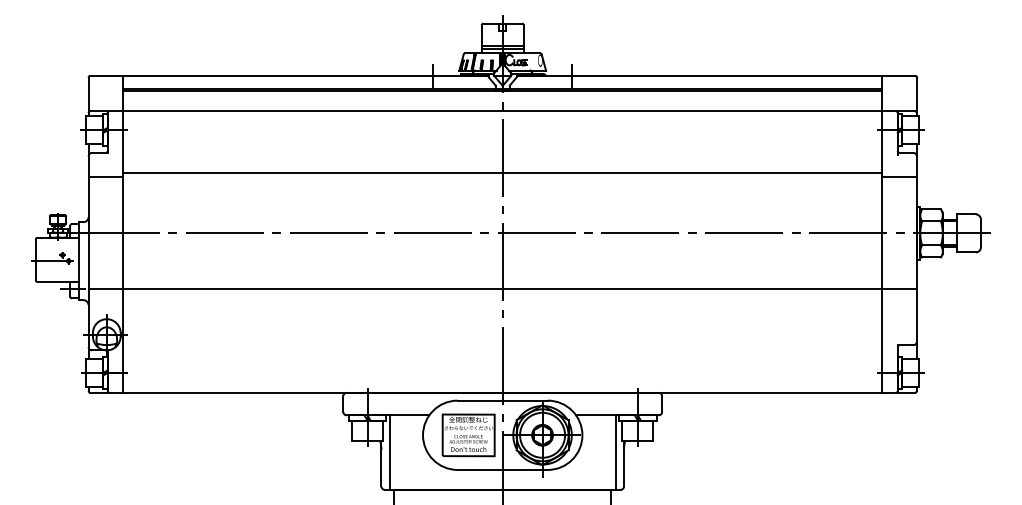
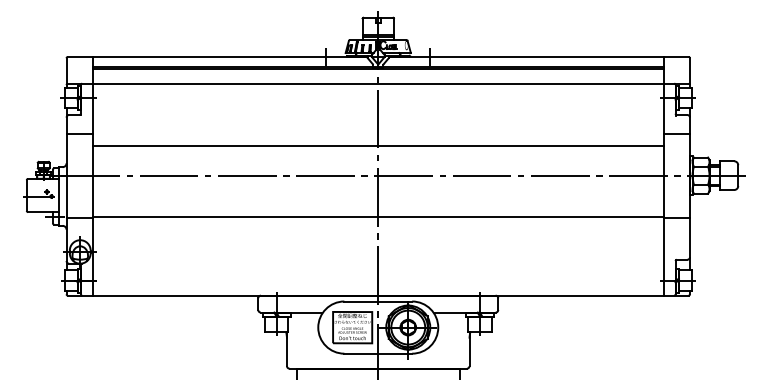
line: (502, 172) -> (378, 146), moved
line: (389, 452) -> (293, 340), removed
line: (615, 452) -> (463, 340), removed

